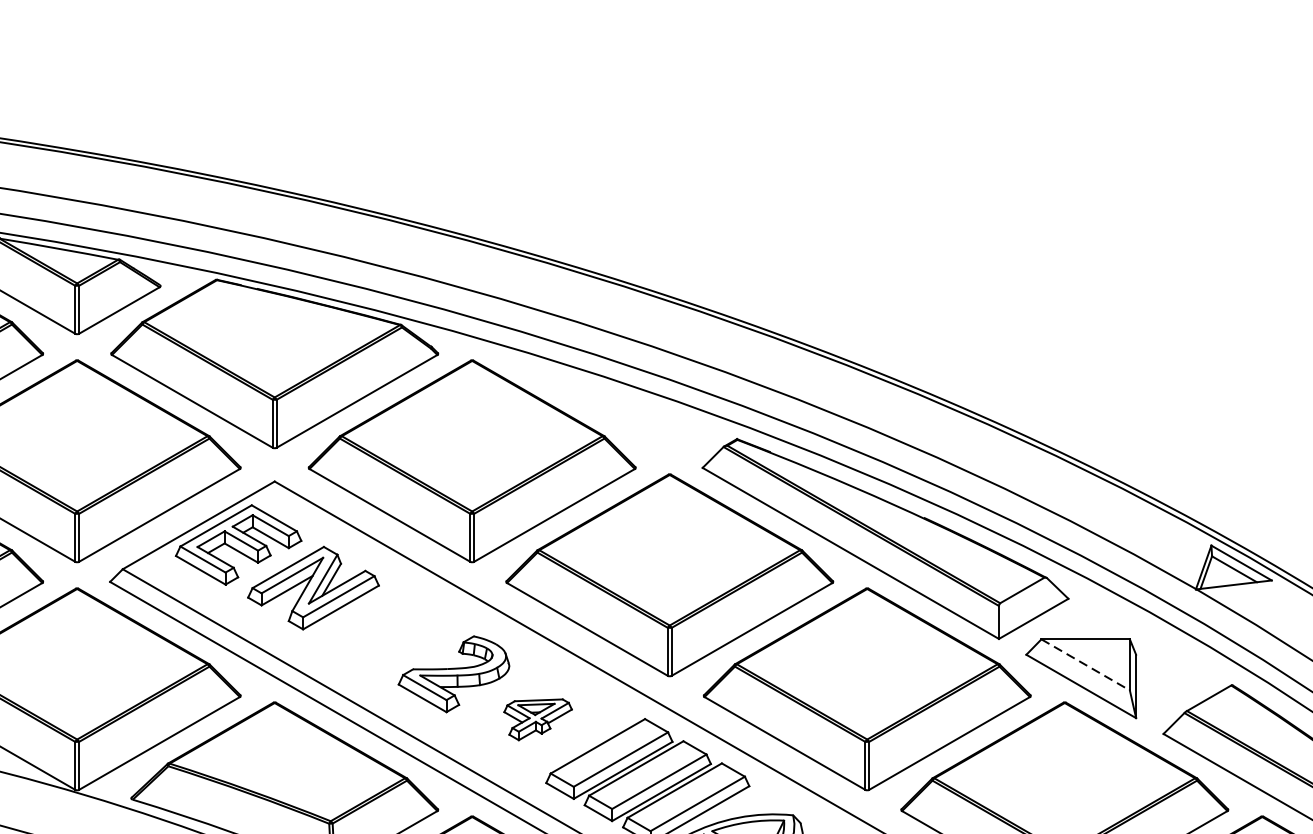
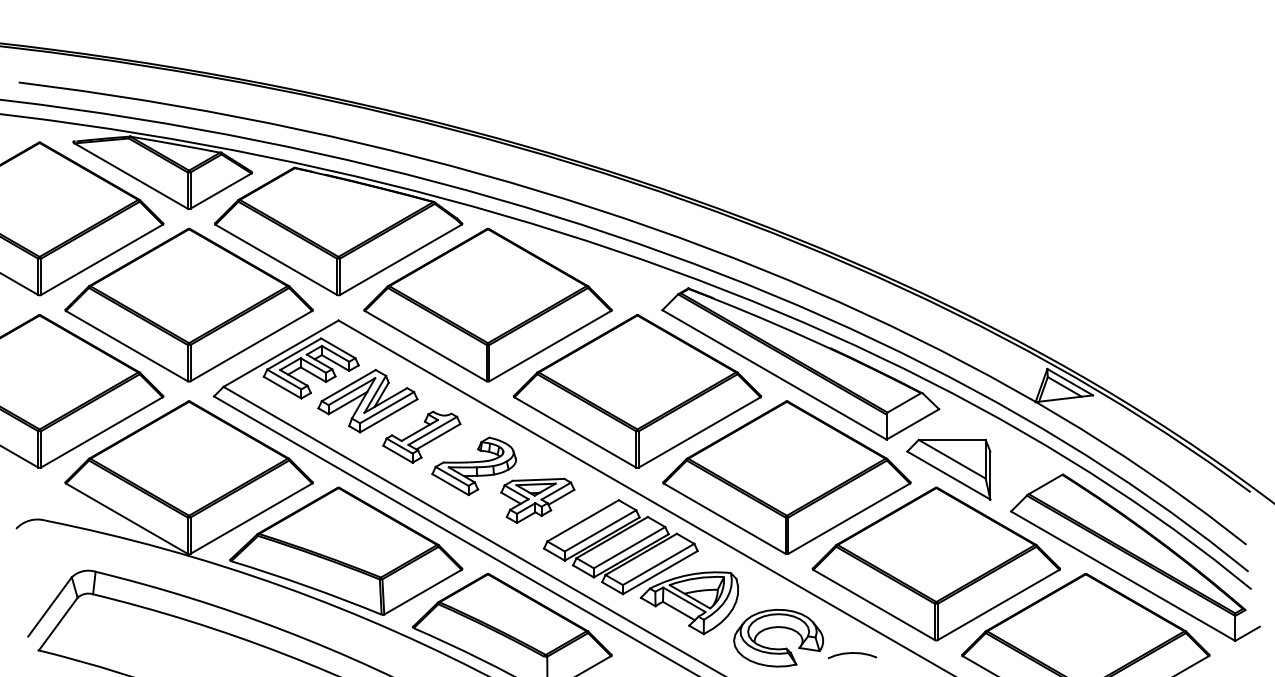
part: (384, 634) -> (421, 436), added
line: (1086, 665) -> (952, 459), dashed -> solid
part: (537, 719) -> (537, 500), size x1.43

